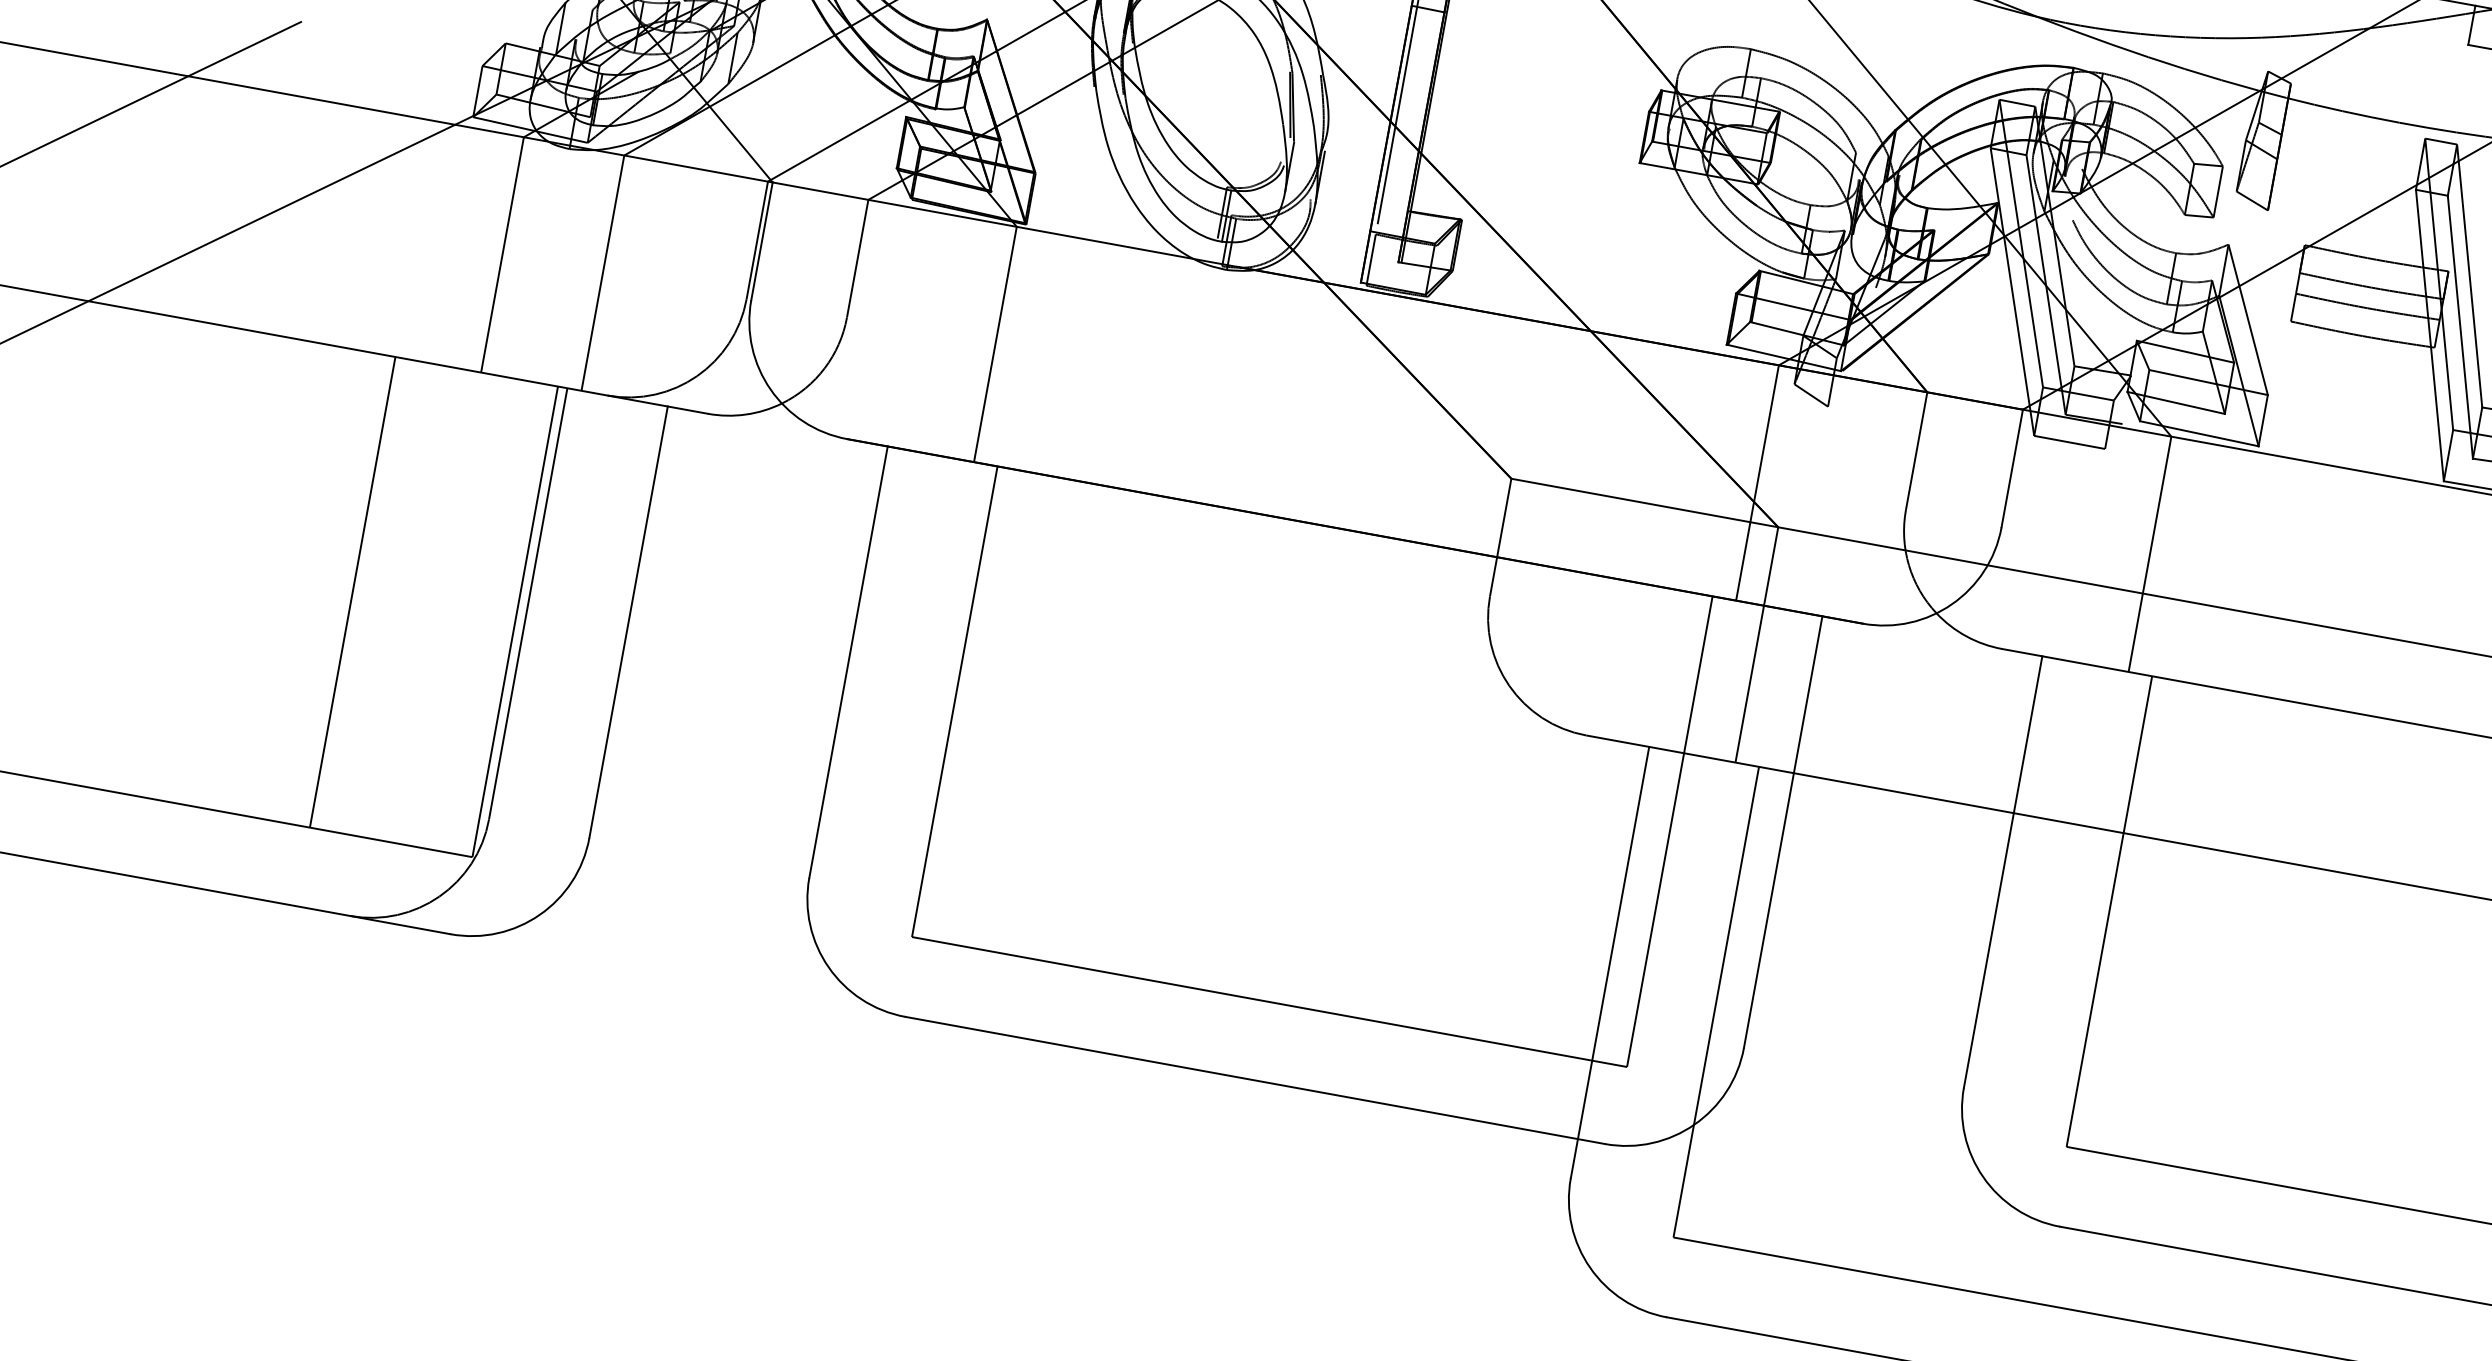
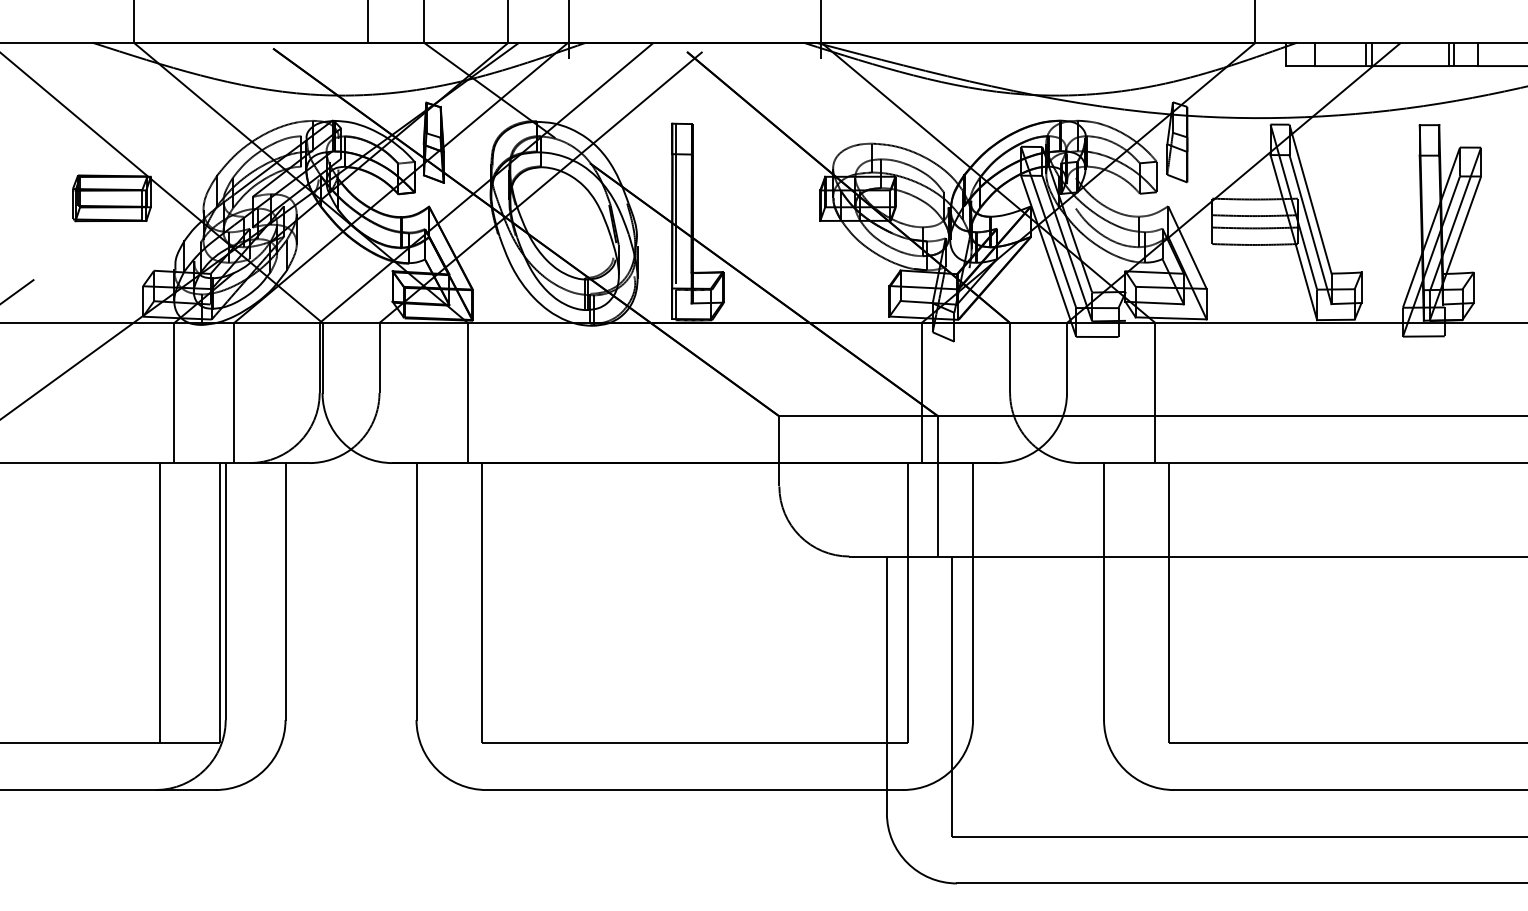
line: (352, 592) -> (160, 603), moved

